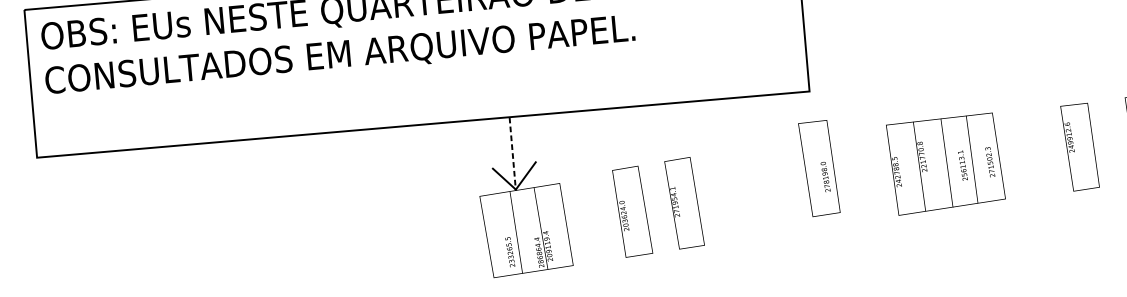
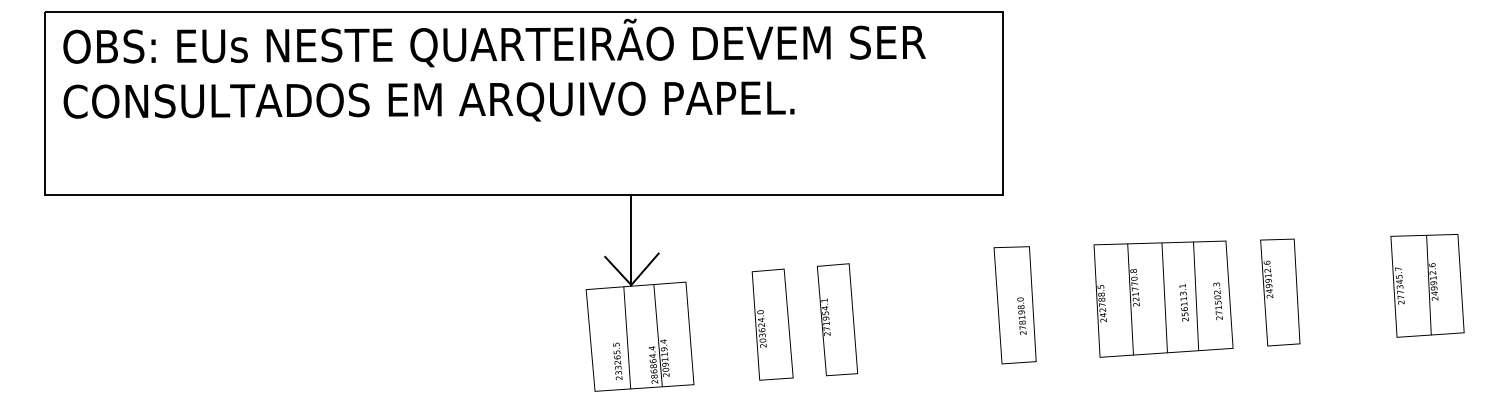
text: (1080, 147) -> (1280, 292), moved
line: (512, 153) -> (631, 240), dashed -> solid
text: (818, 168) -> (1014, 305), moved

